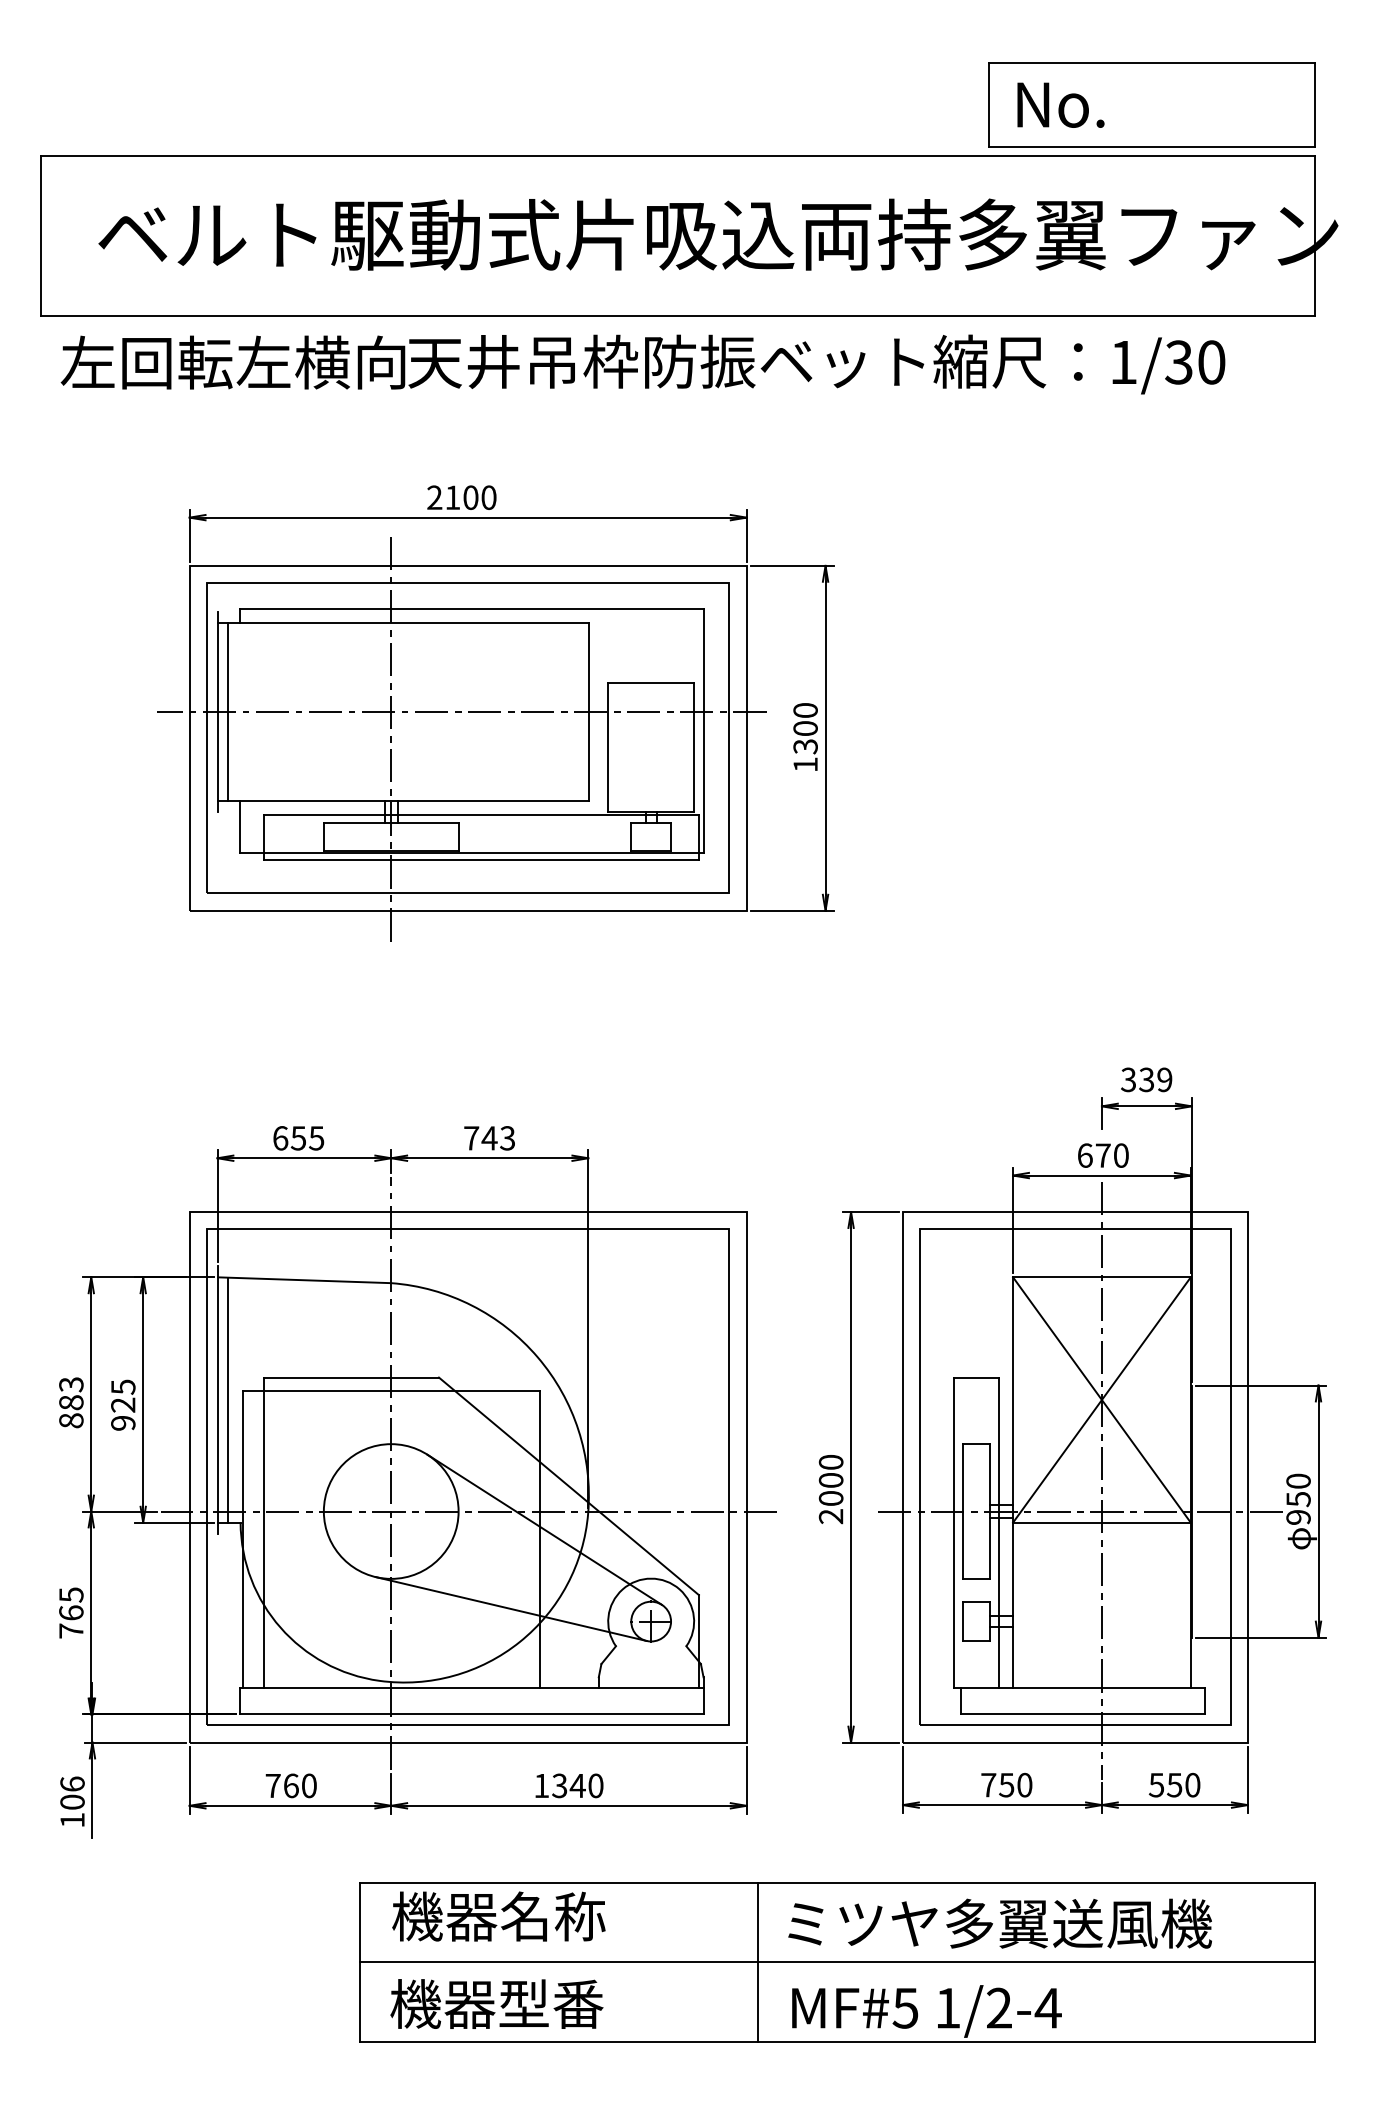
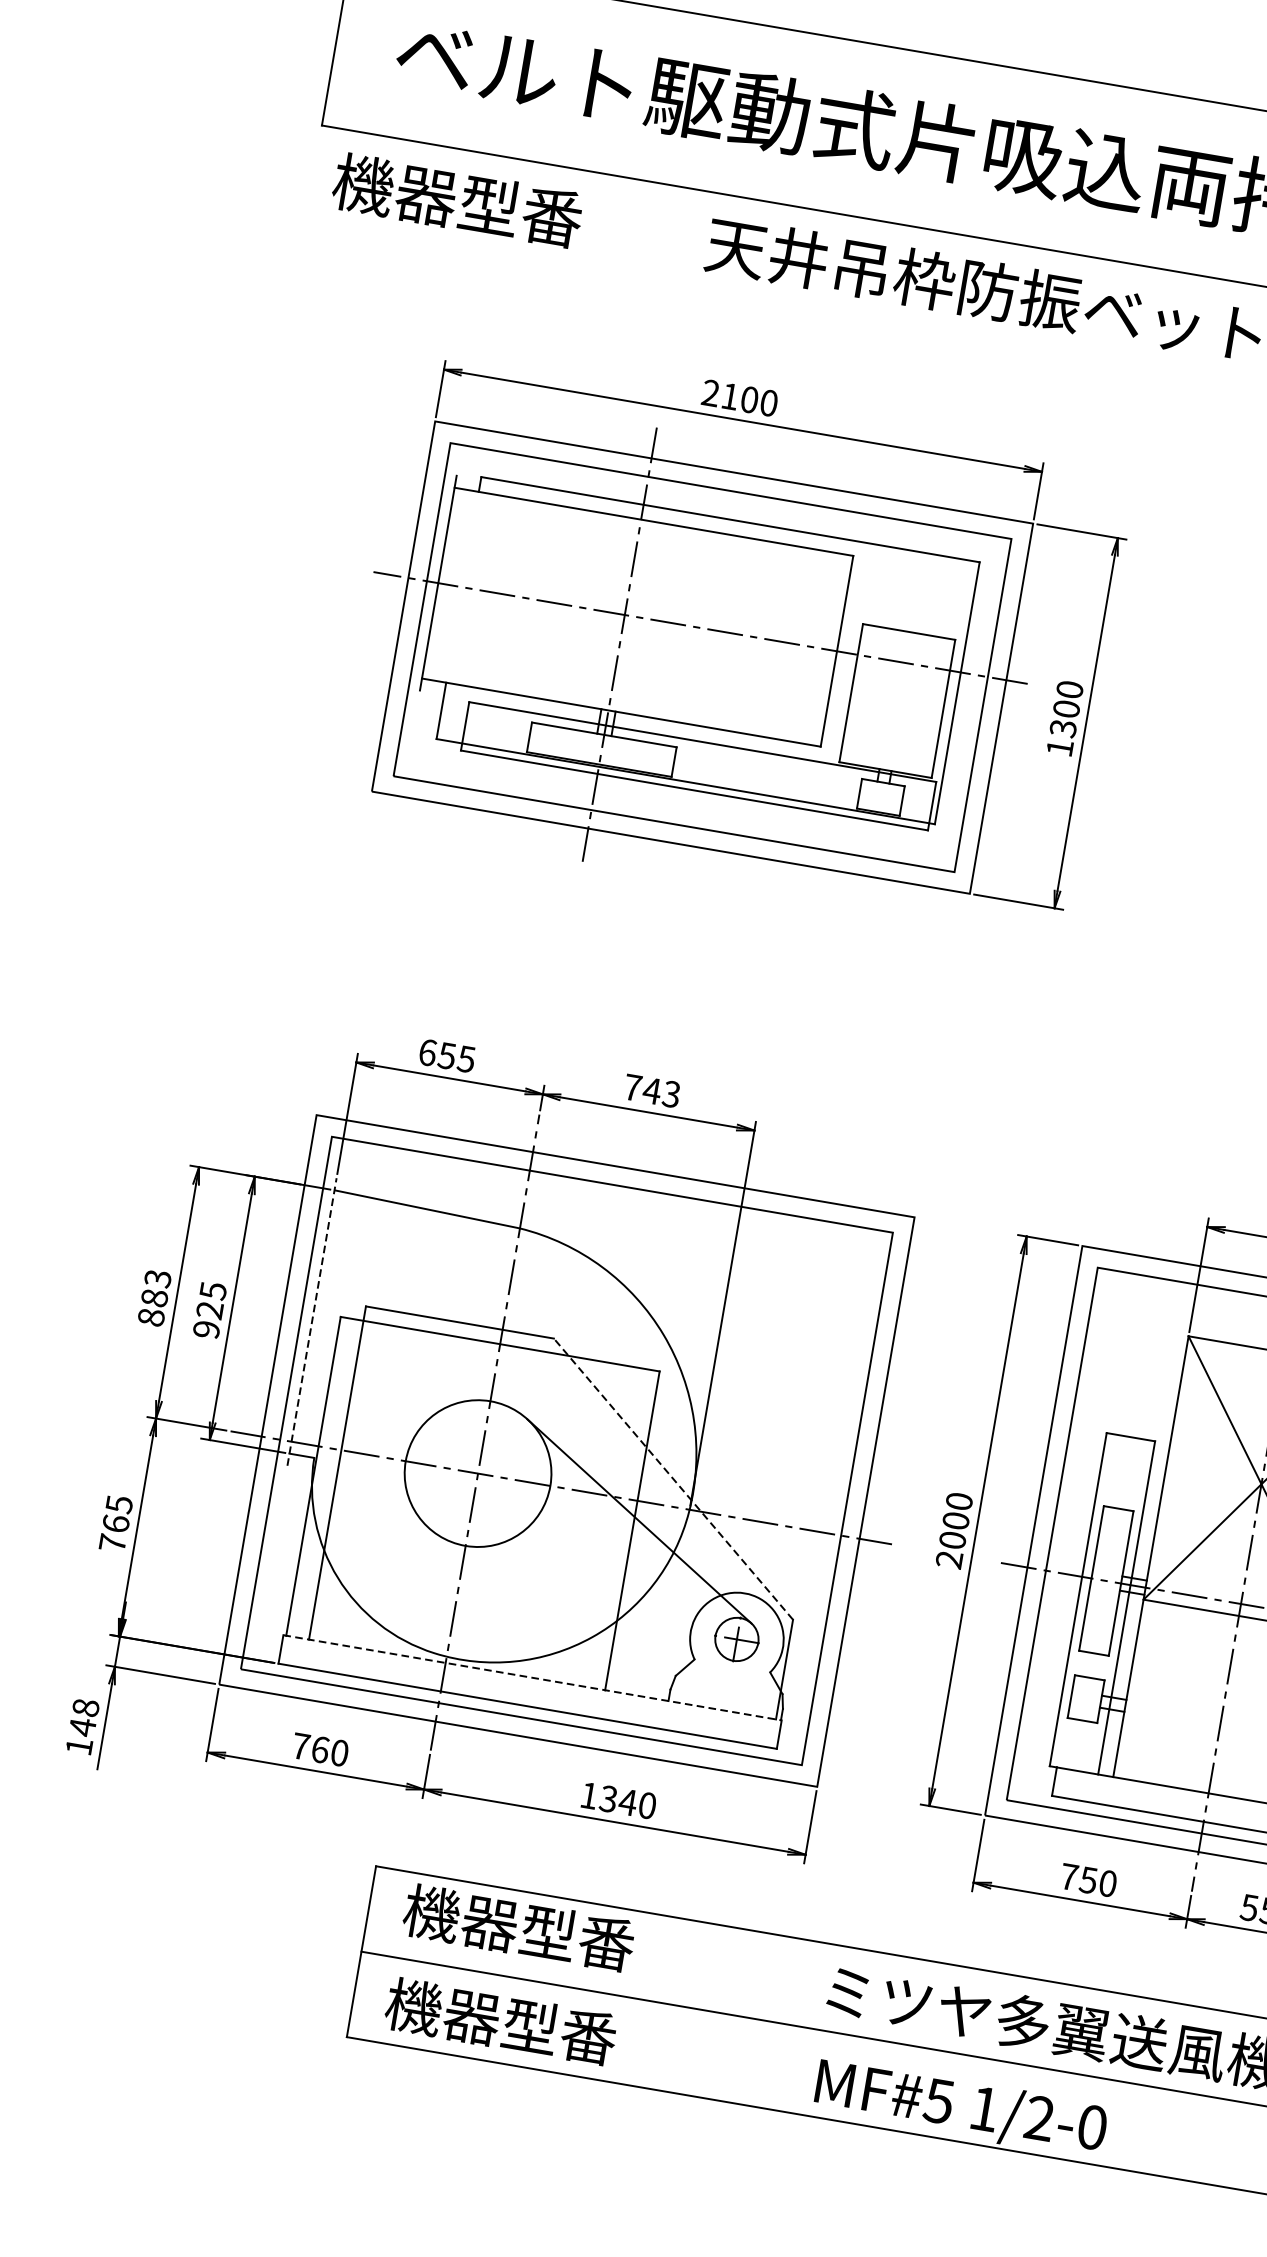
text: (232, 362) -> (518, 210), 左回転左横向 -> 機器型番
line: (228, 711) -> (450, 584), removed
line: (217, 1399) -> (312, 1321), solid -> dashed
line: (228, 1399) -> (323, 1323), removed
line: (568, 1486) -> (672, 1479), solid -> dashed
line: (510, 1608) -> (588, 1599), removed
line: (472, 1687) -> (533, 1677), solid -> dashed
text: (72, 1793) -> (84, 1717), 106 -> 148
text: (553, 1916) -> (577, 1938), 機器名称 -> 機器型番
line: (757, 1961) -> (788, 2023), removed
text: (1047, 2007) -> (1091, 2126), 1/2-4 -> 1/2-0

